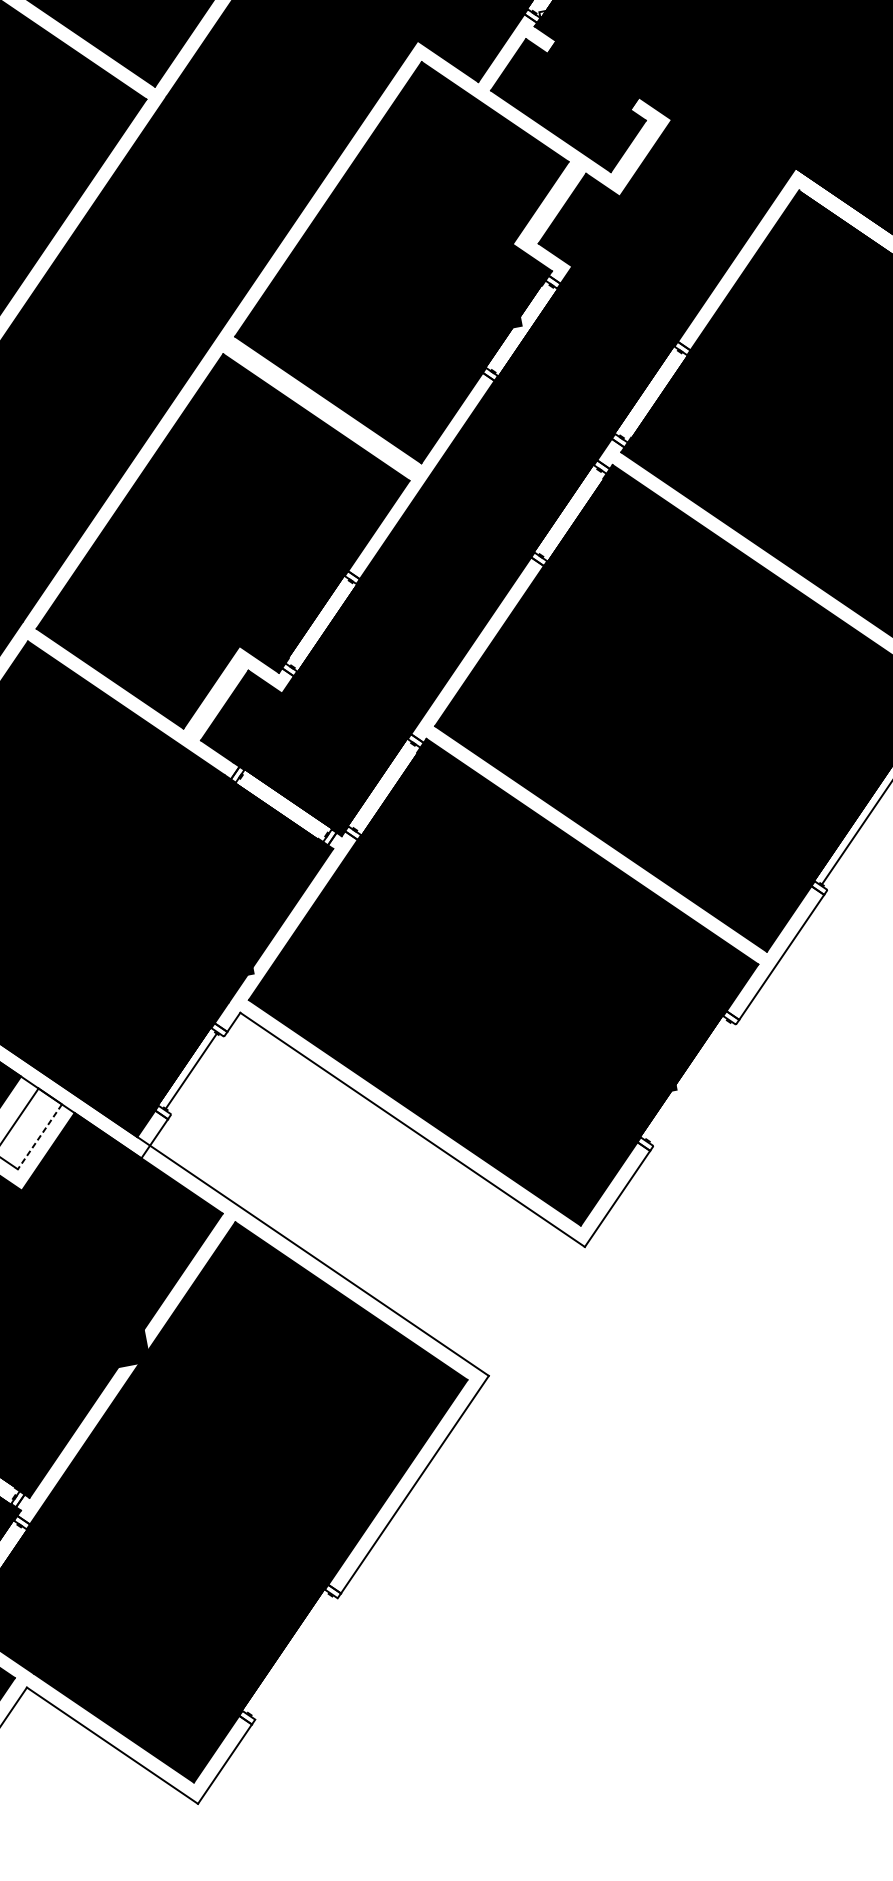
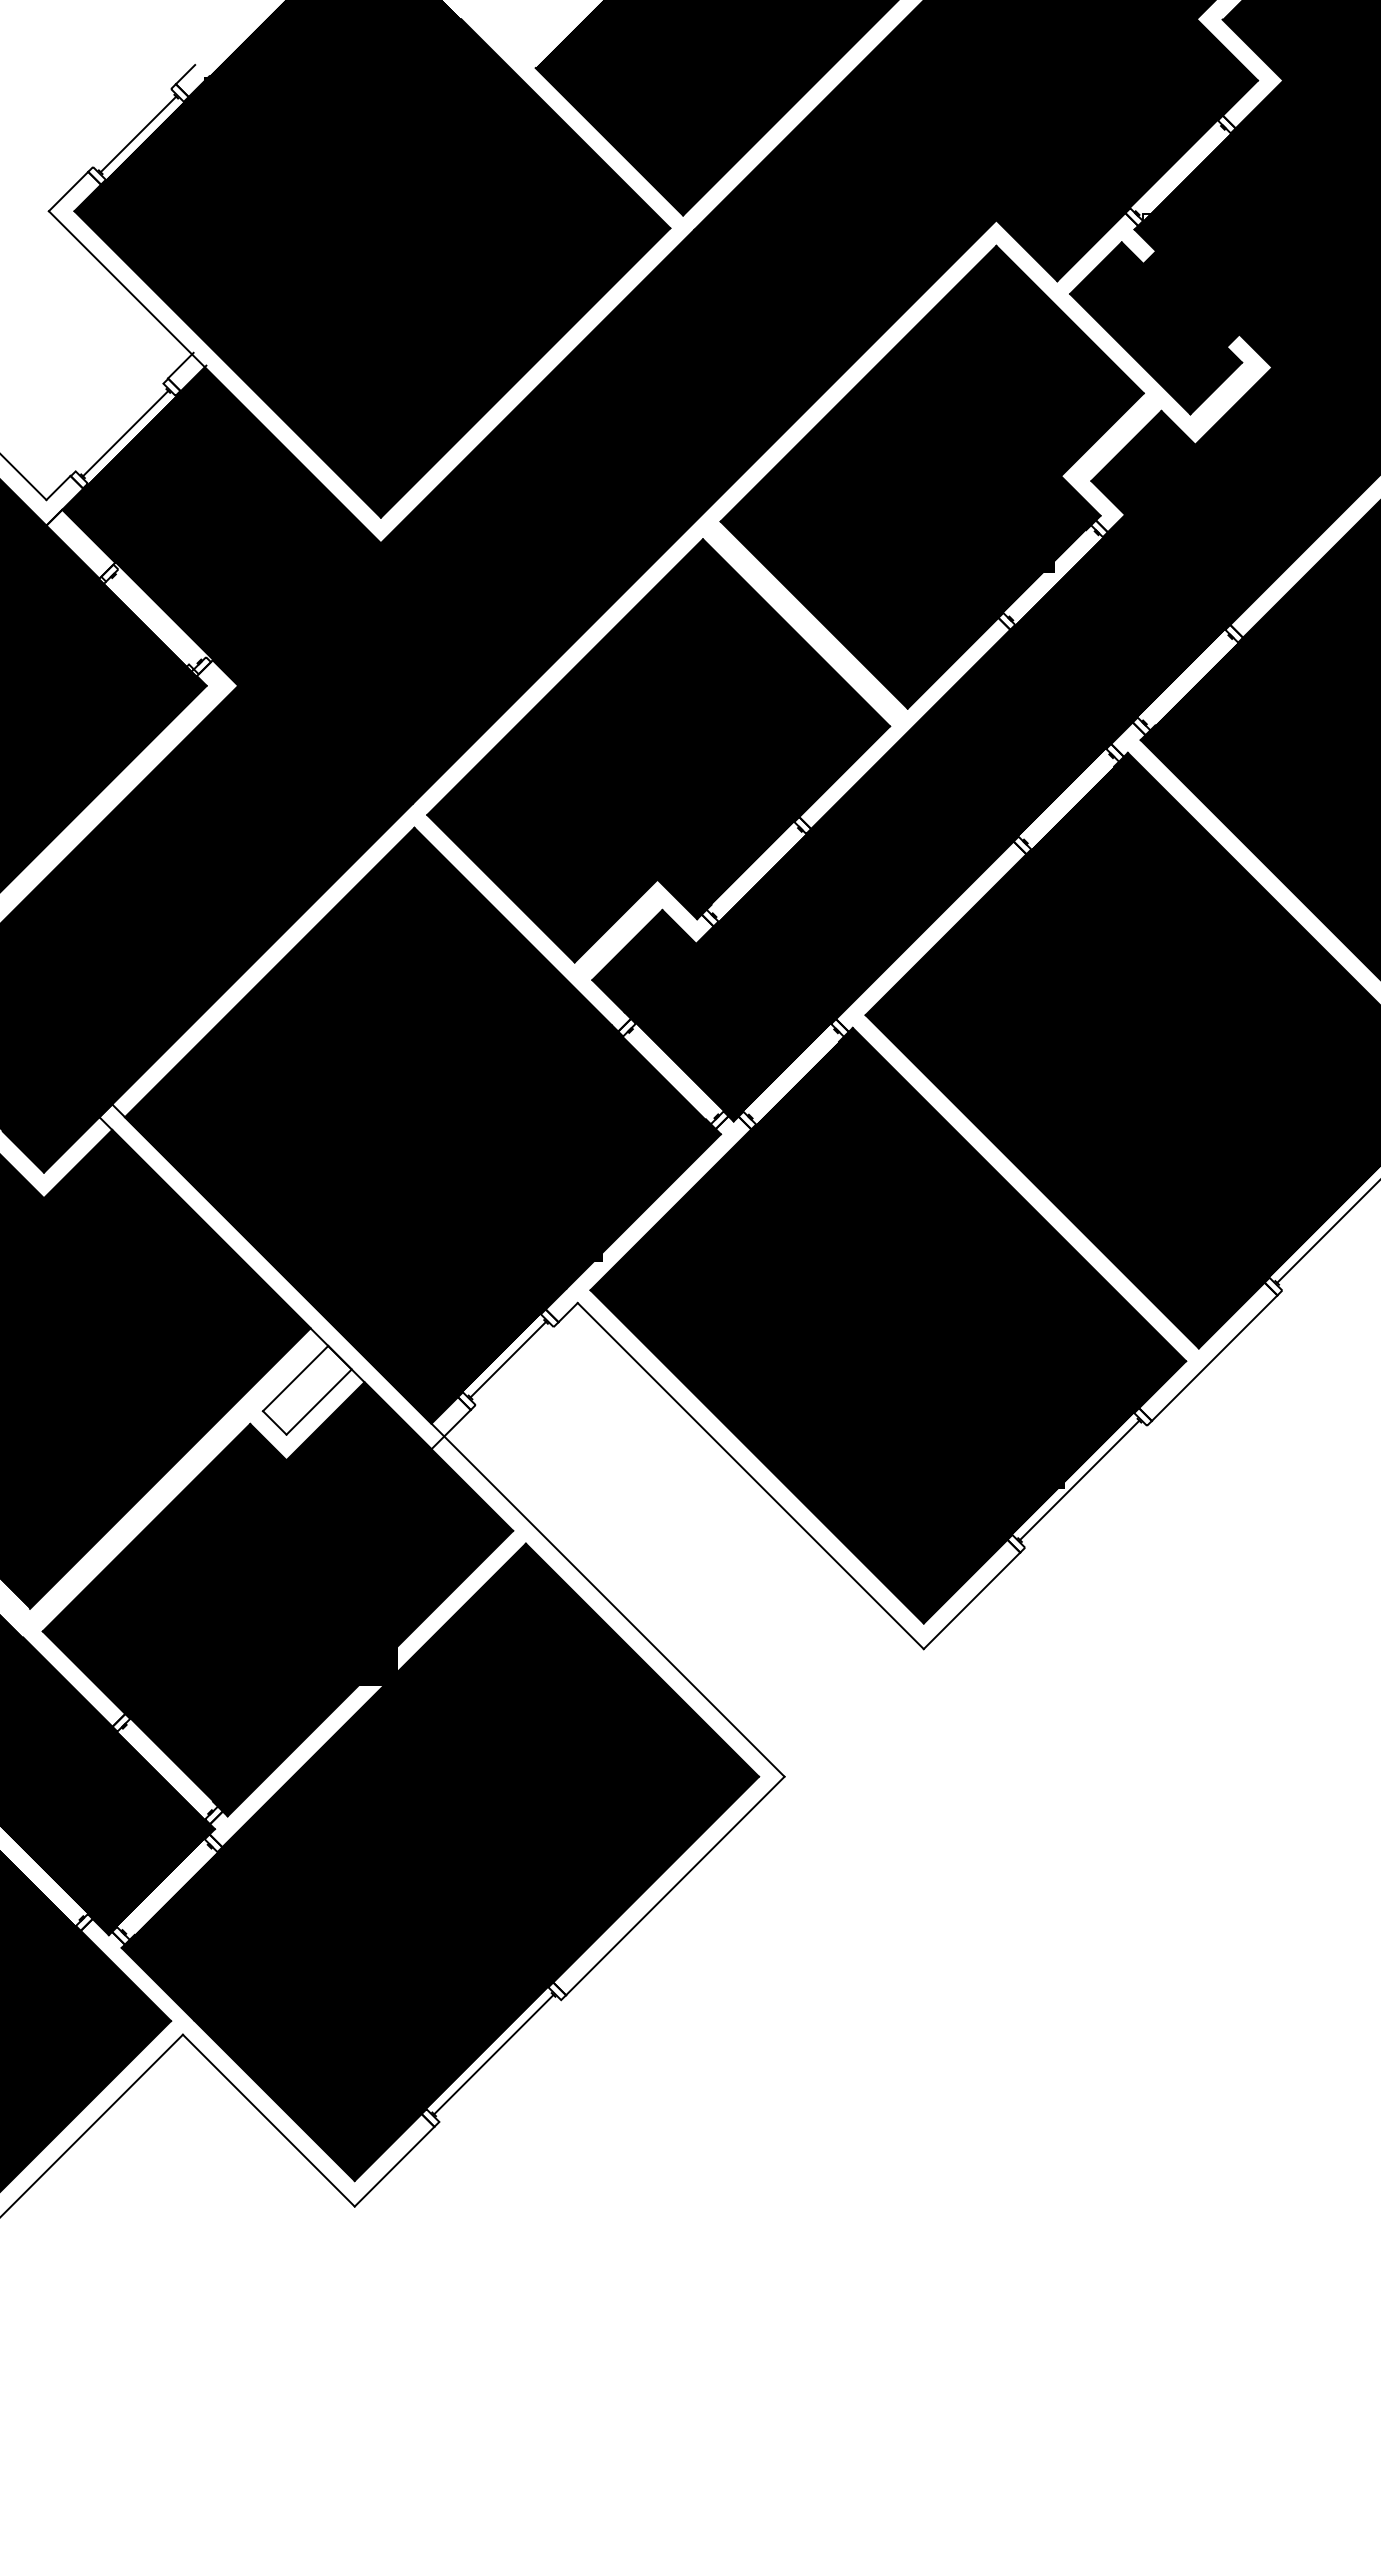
line: (688, 1081) -> (1079, 1480), added
line: (39, 1137) -> (318, 1402), dashed -> solid
line: (289, 1654) -> (493, 2054), added

